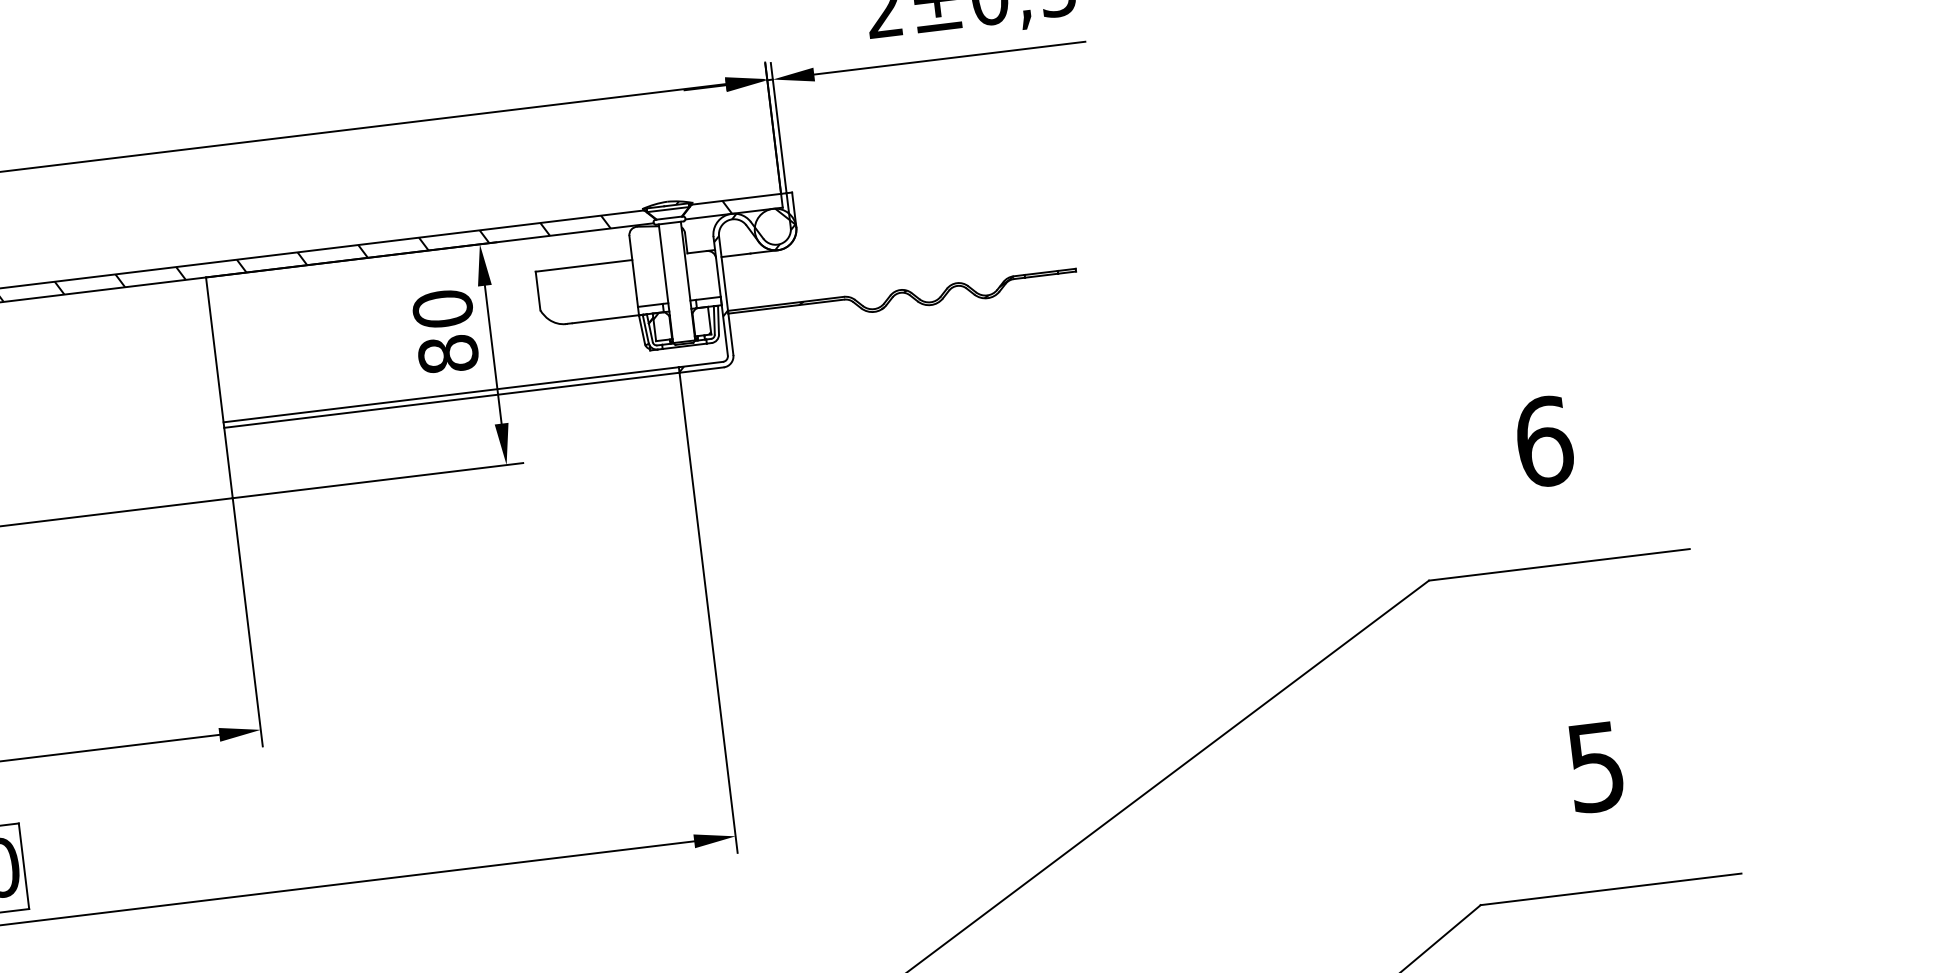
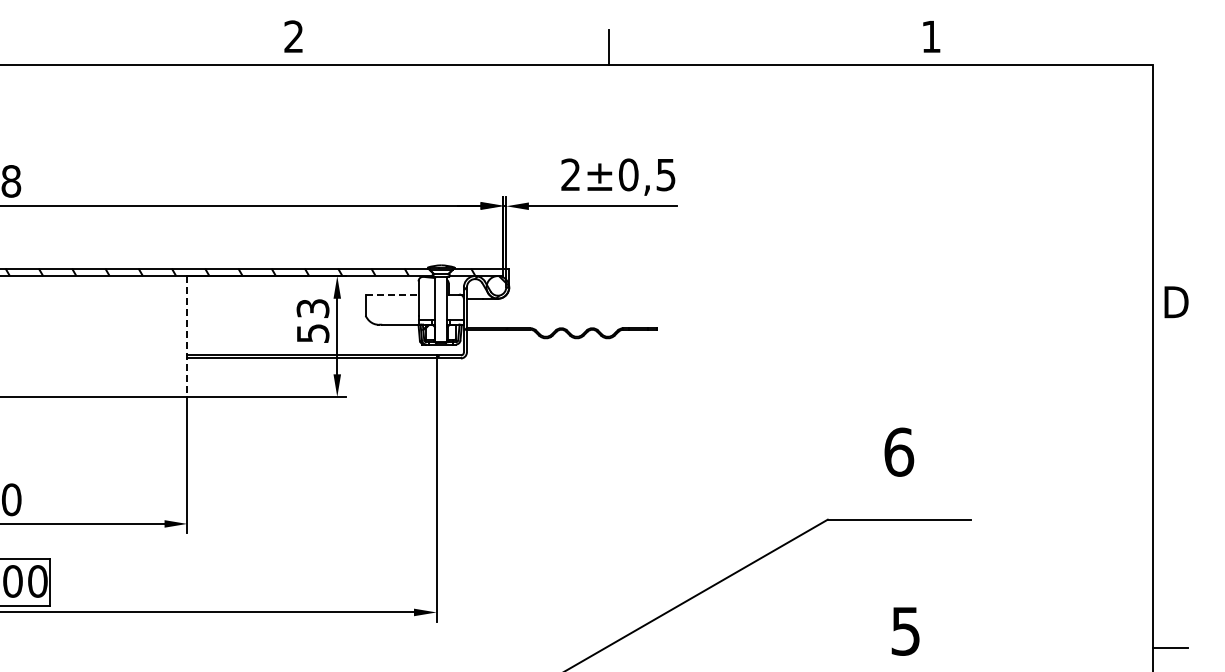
line: (584, 265) -> (392, 294), solid -> dashed
text: (444, 330) -> (312, 320), 80 -> 53
line: (220, 389) -> (187, 337), solid -> dashed

